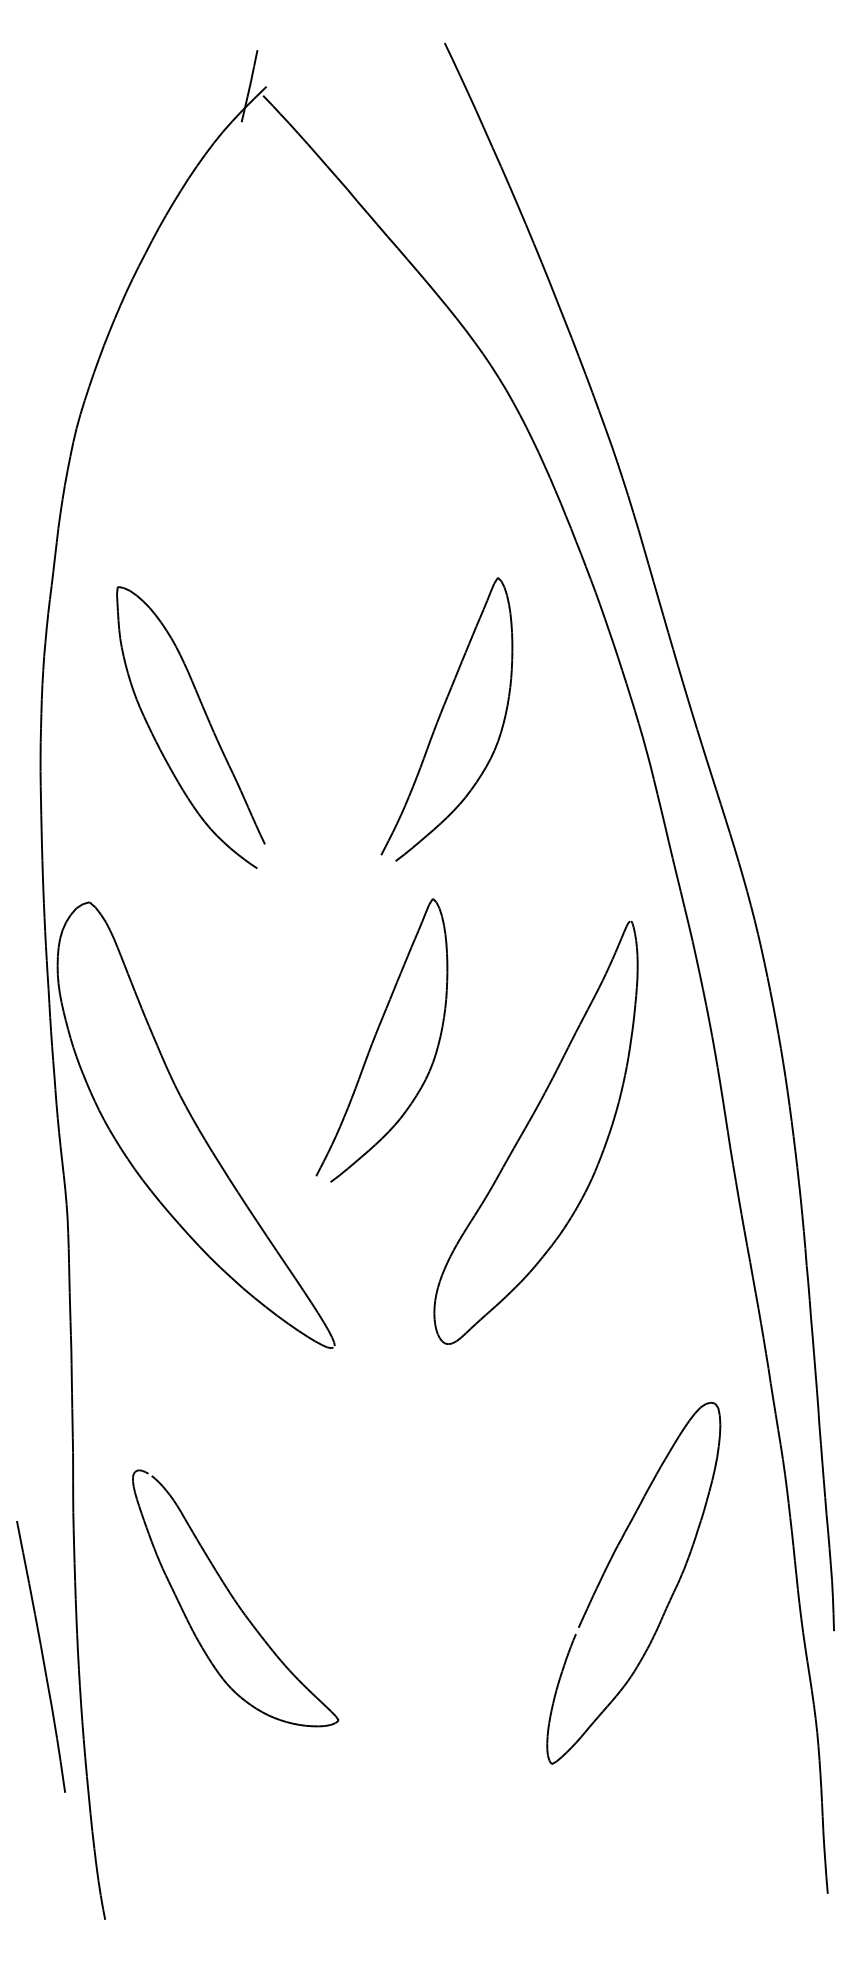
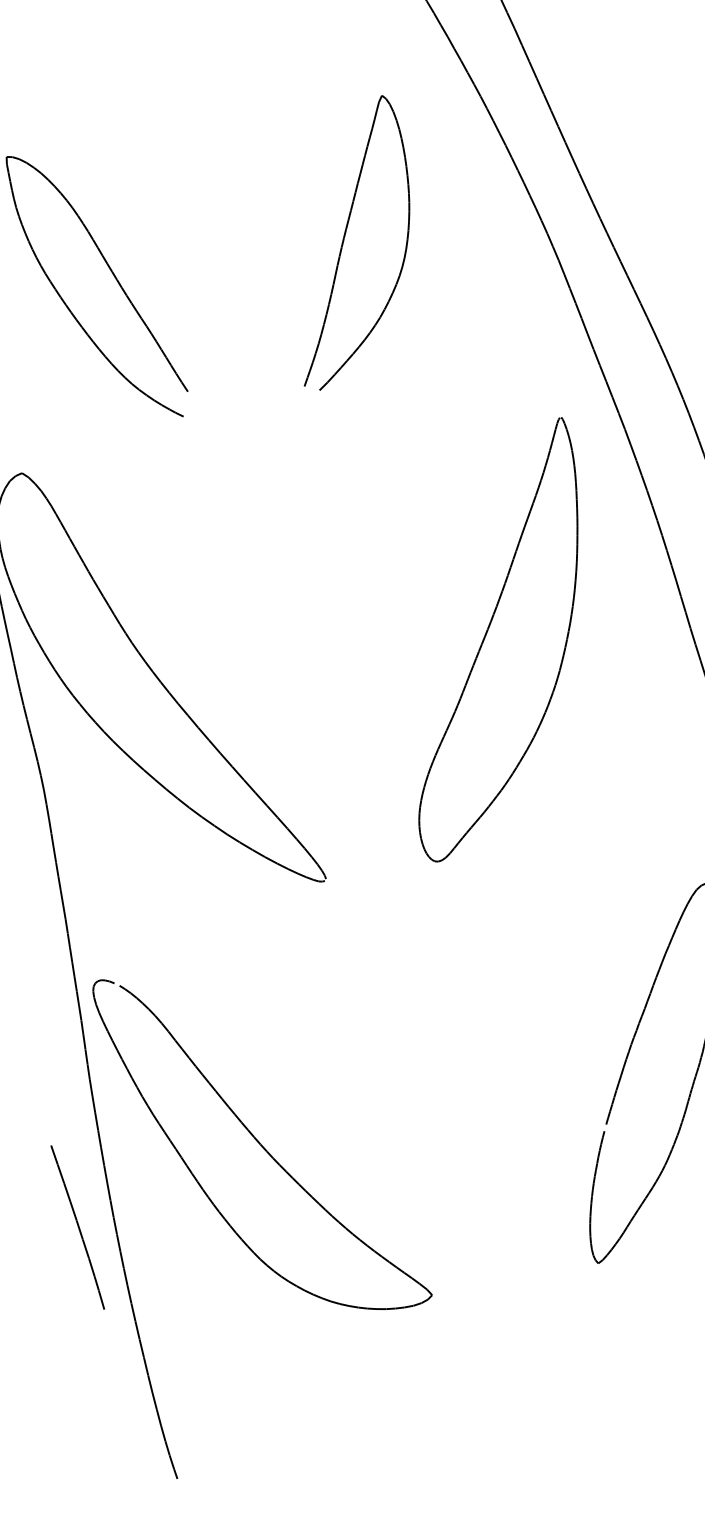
part: (375, 1038) -> (324, 568), removed
part: (235, 1598) -> (262, 1142), size x1.43
part: (40, 1657) -> (77, 1227), size x0.62

